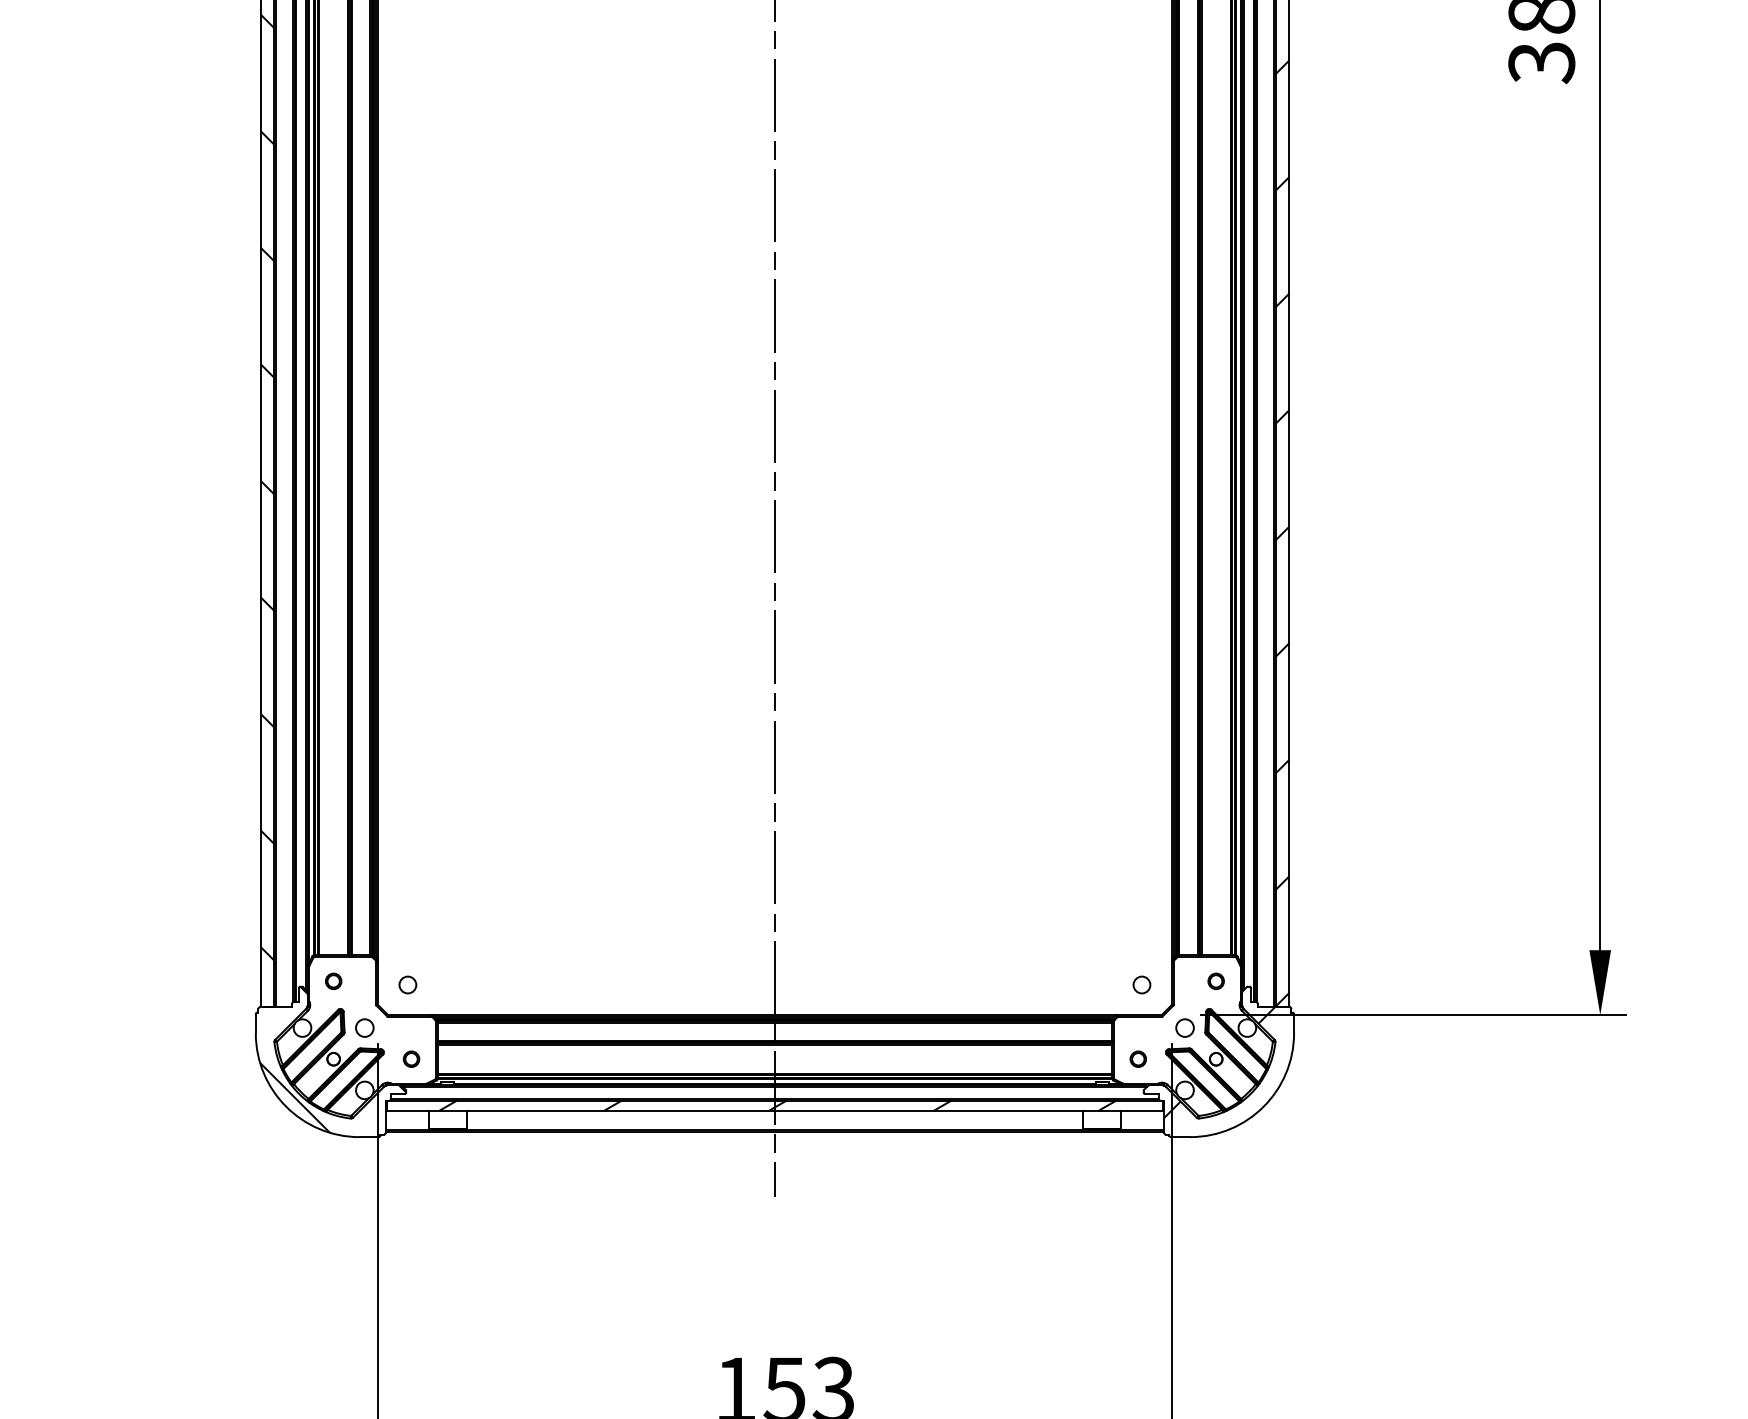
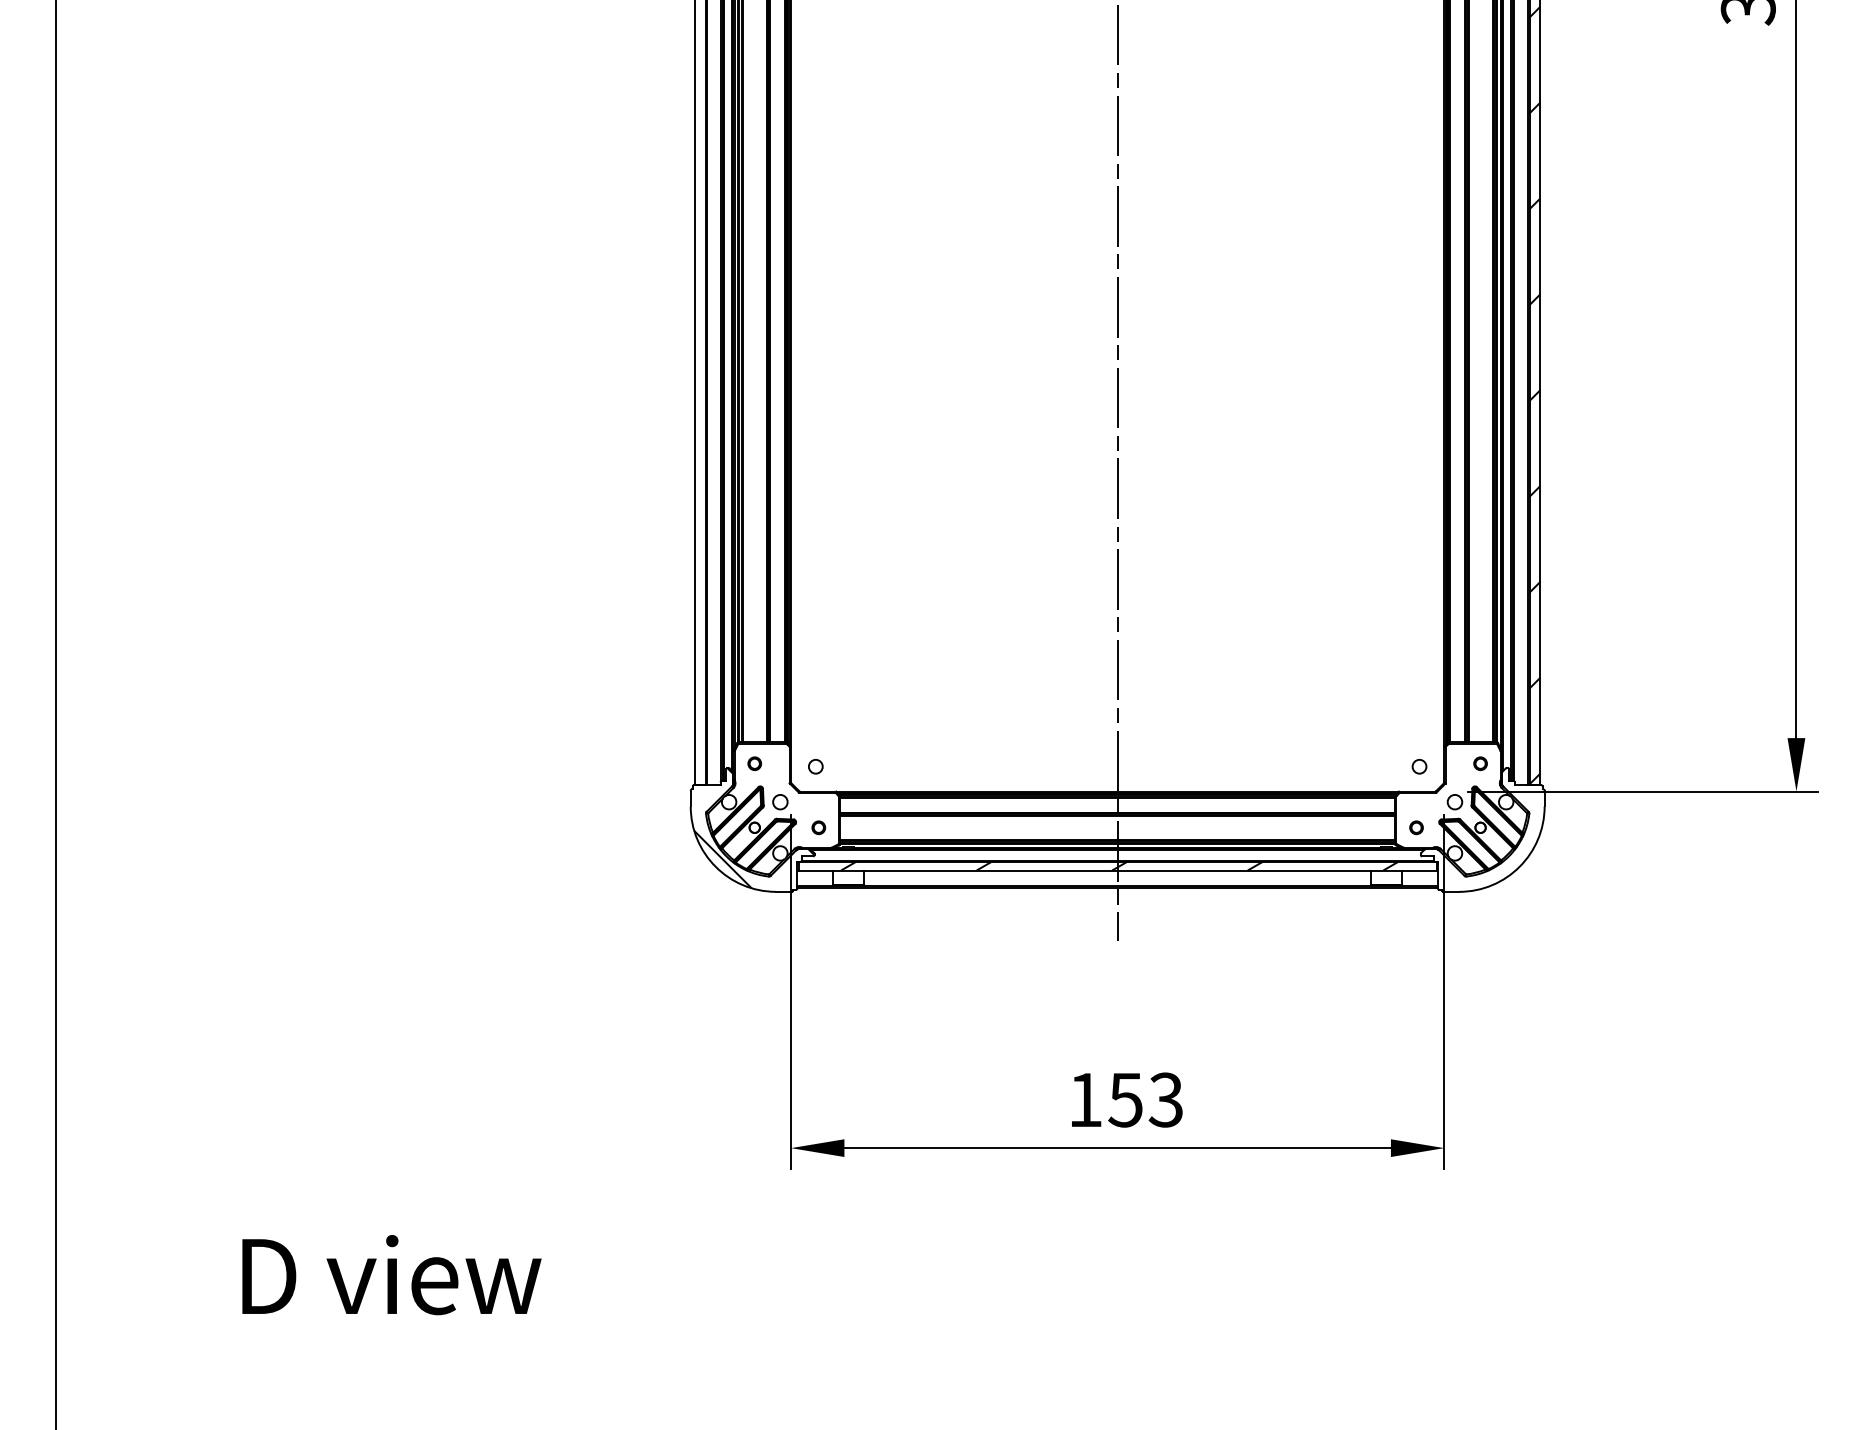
hatch: (267, 545) -> (700, 405), removed
hatch: (1218, 1062) -> (1482, 830), removed

